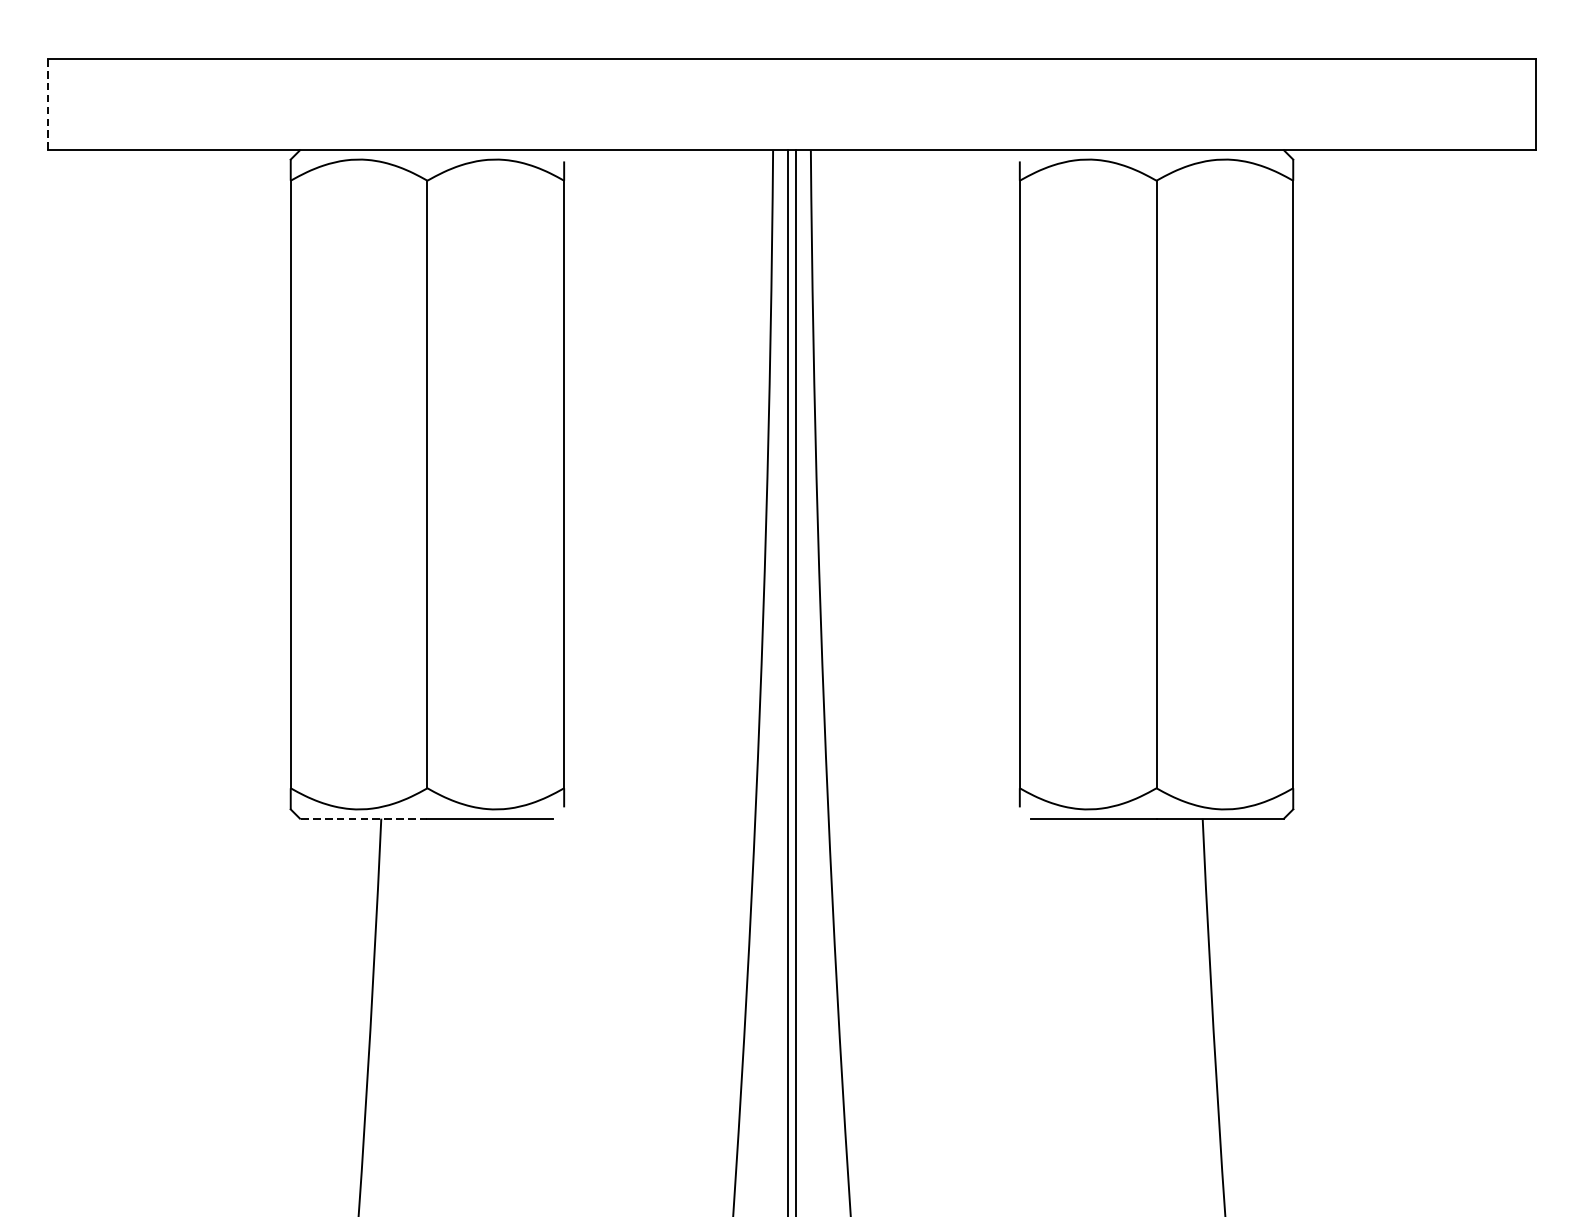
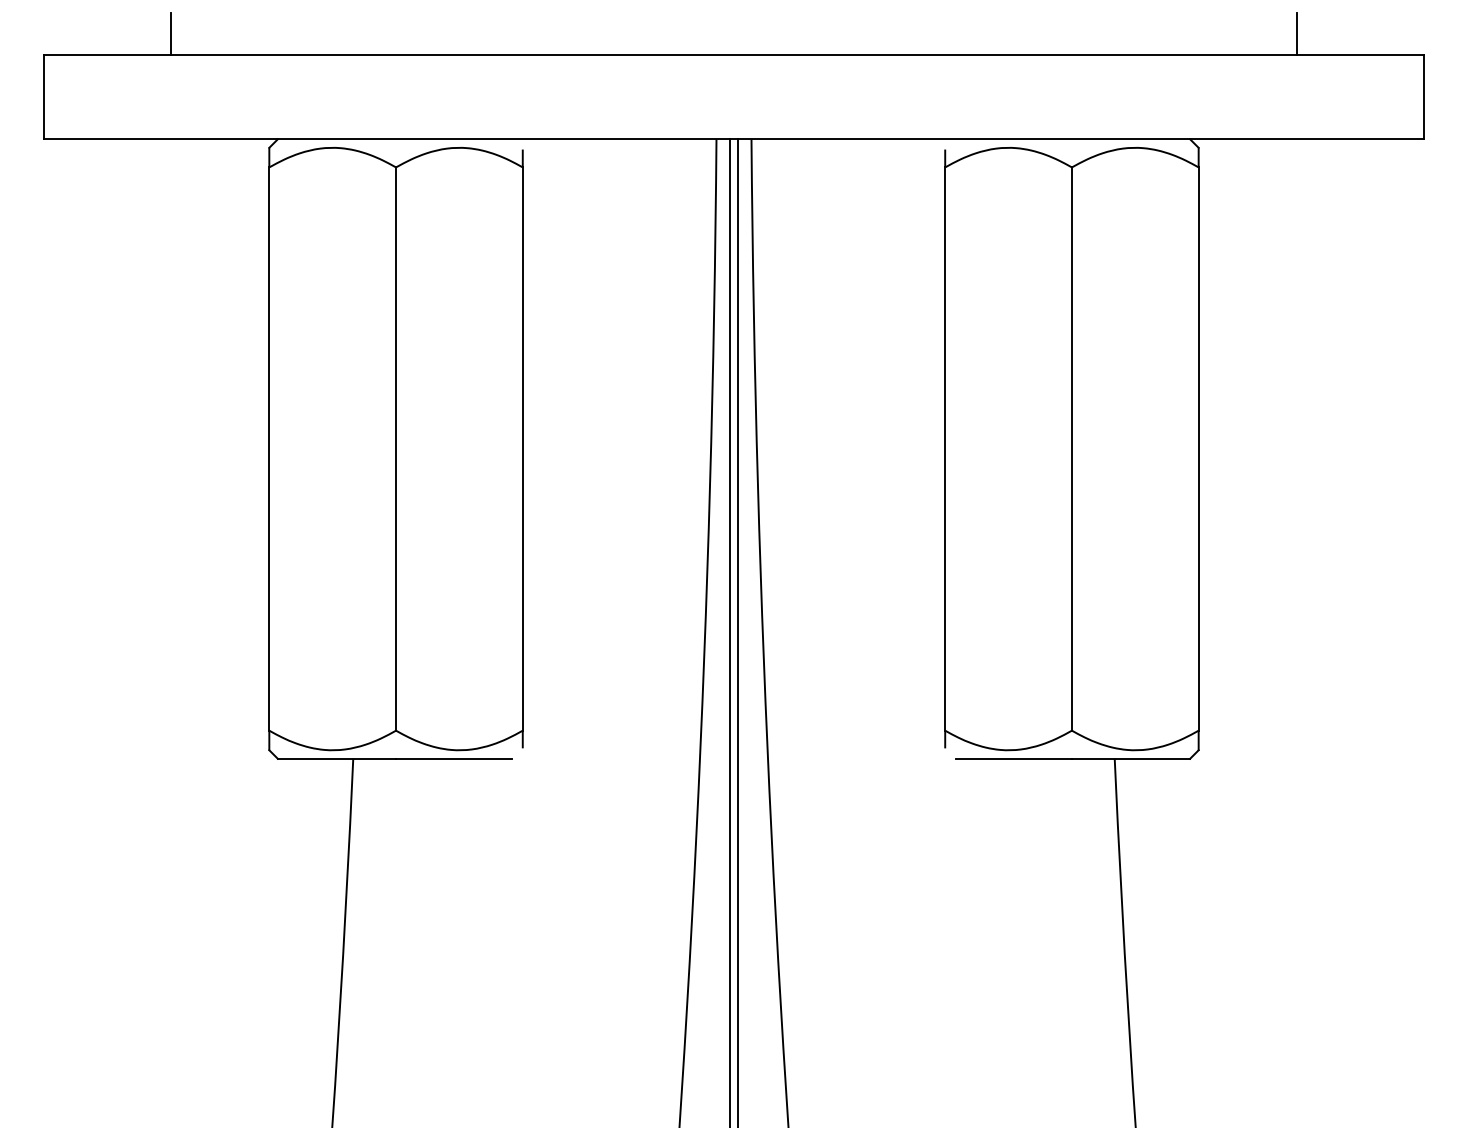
line: (184, 36) -> (170, 33), added
line: (1399, 36) -> (1297, 33), added
line: (48, 105) -> (44, 97), dashed -> solid
line: (363, 818) -> (336, 758), dashed -> solid

